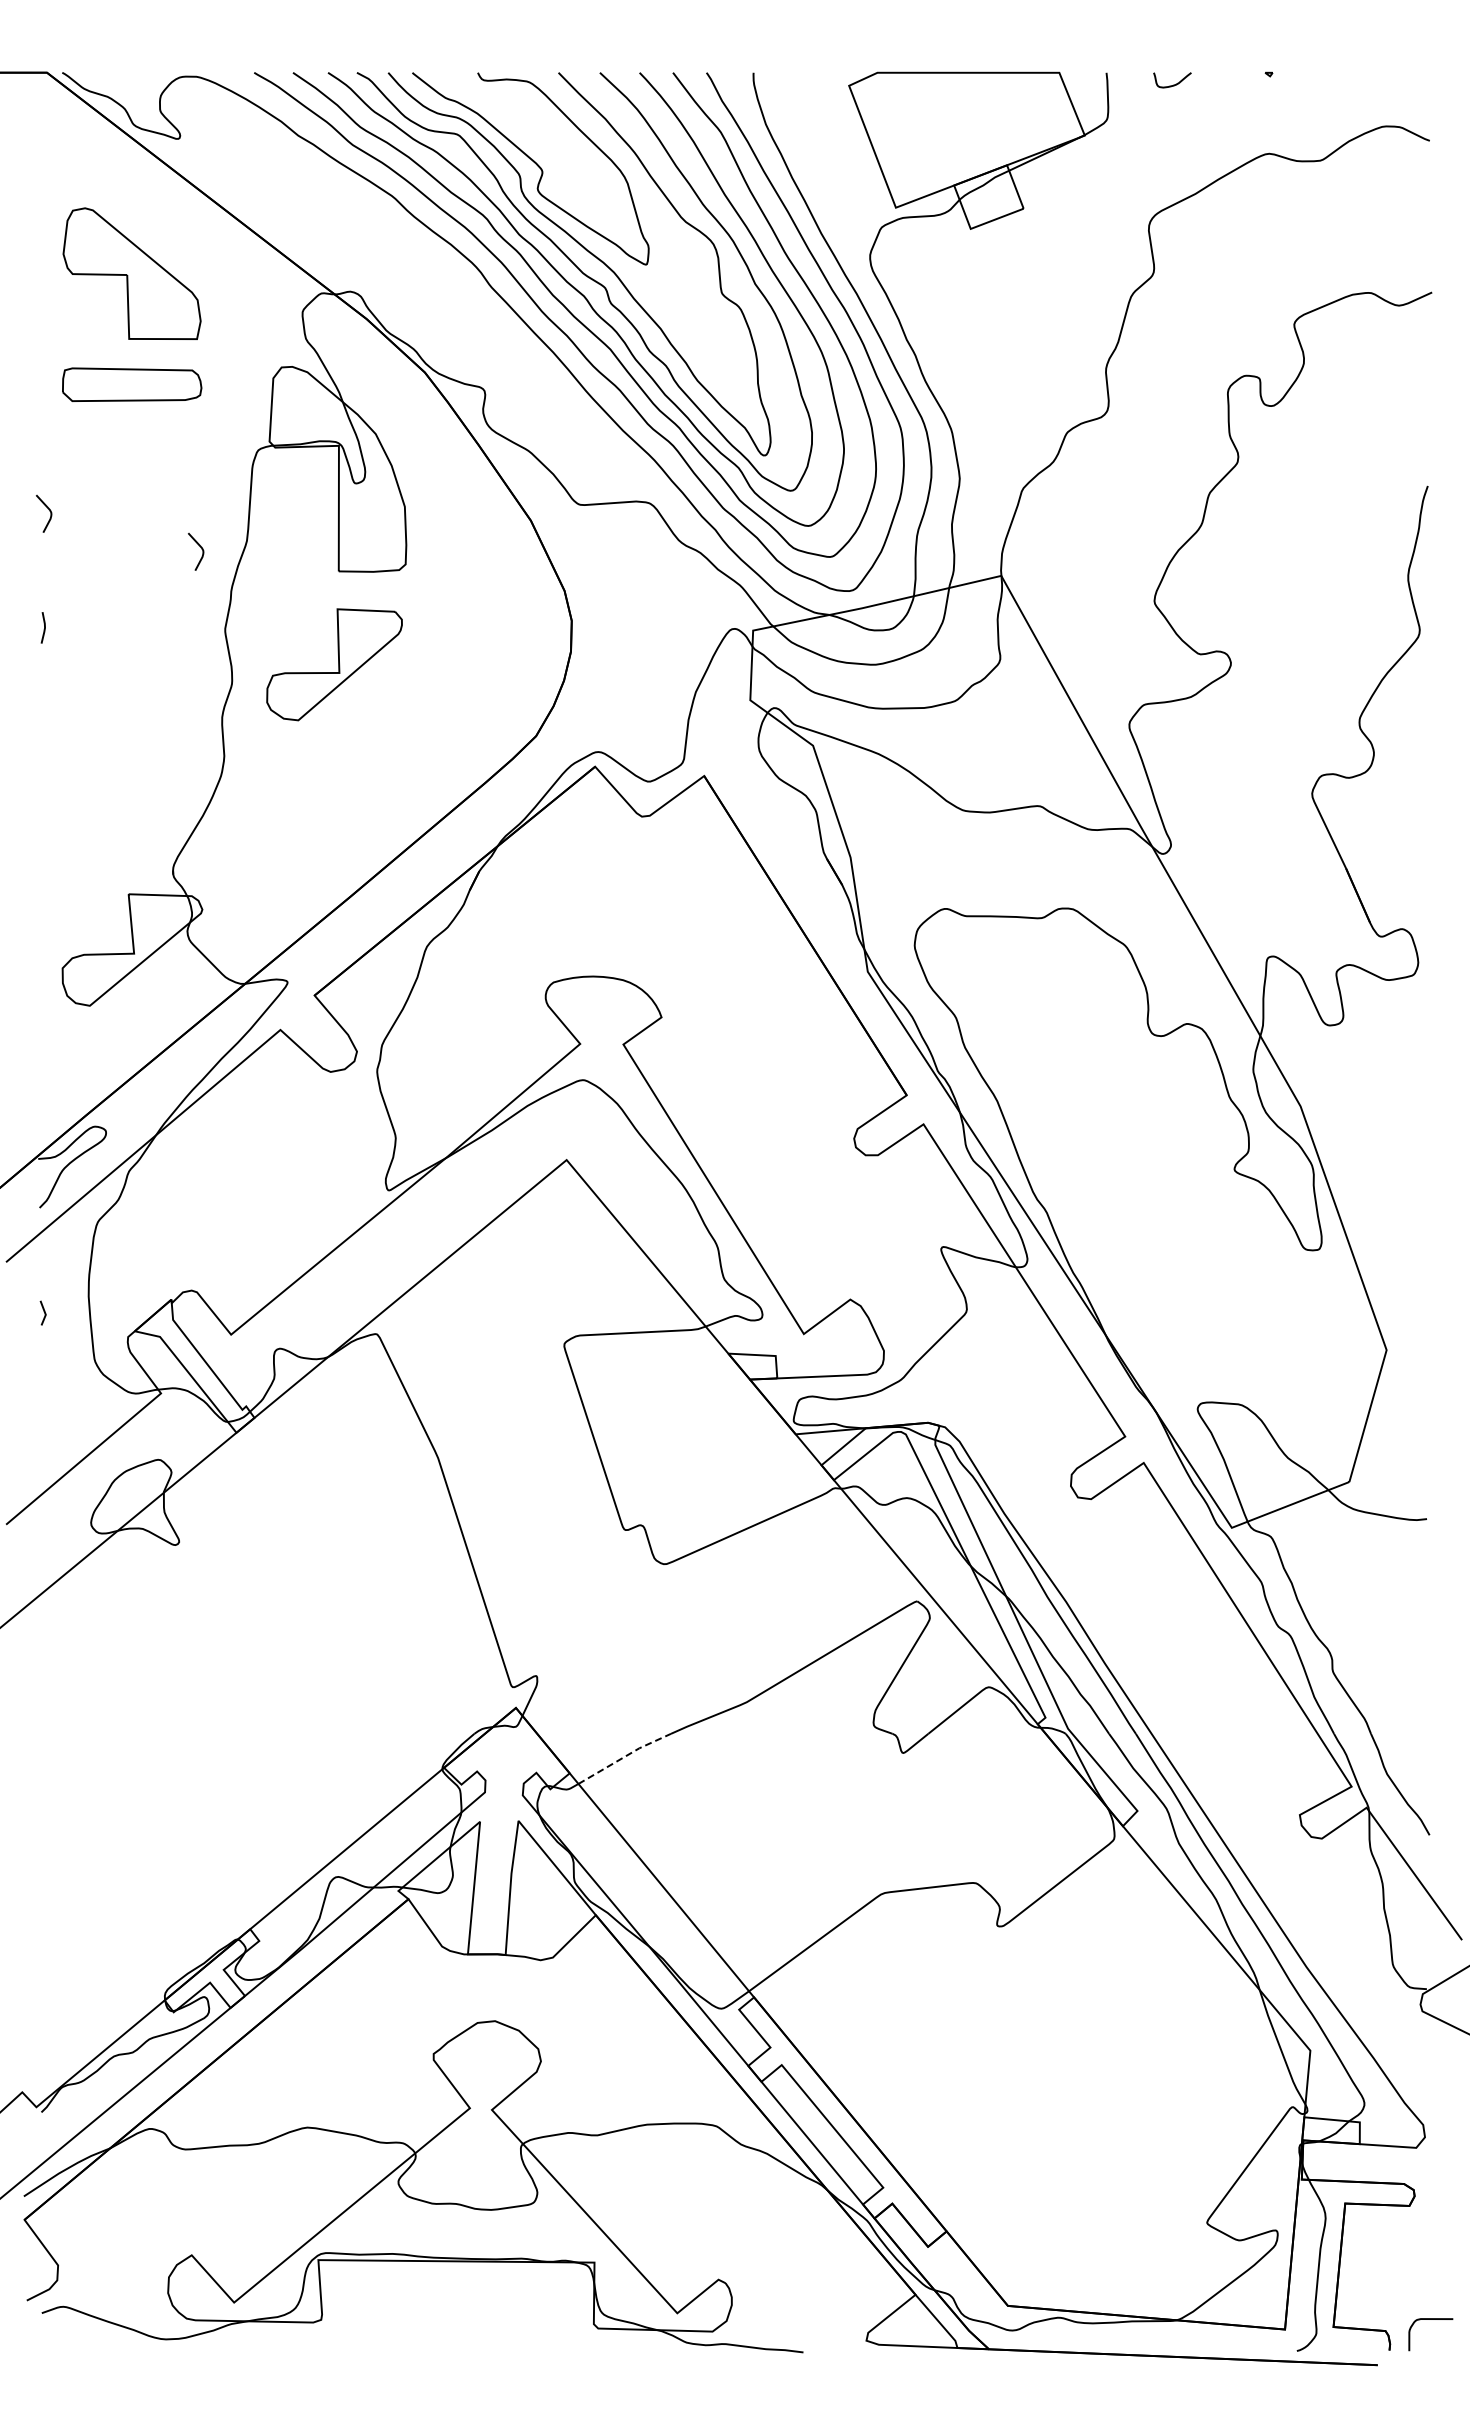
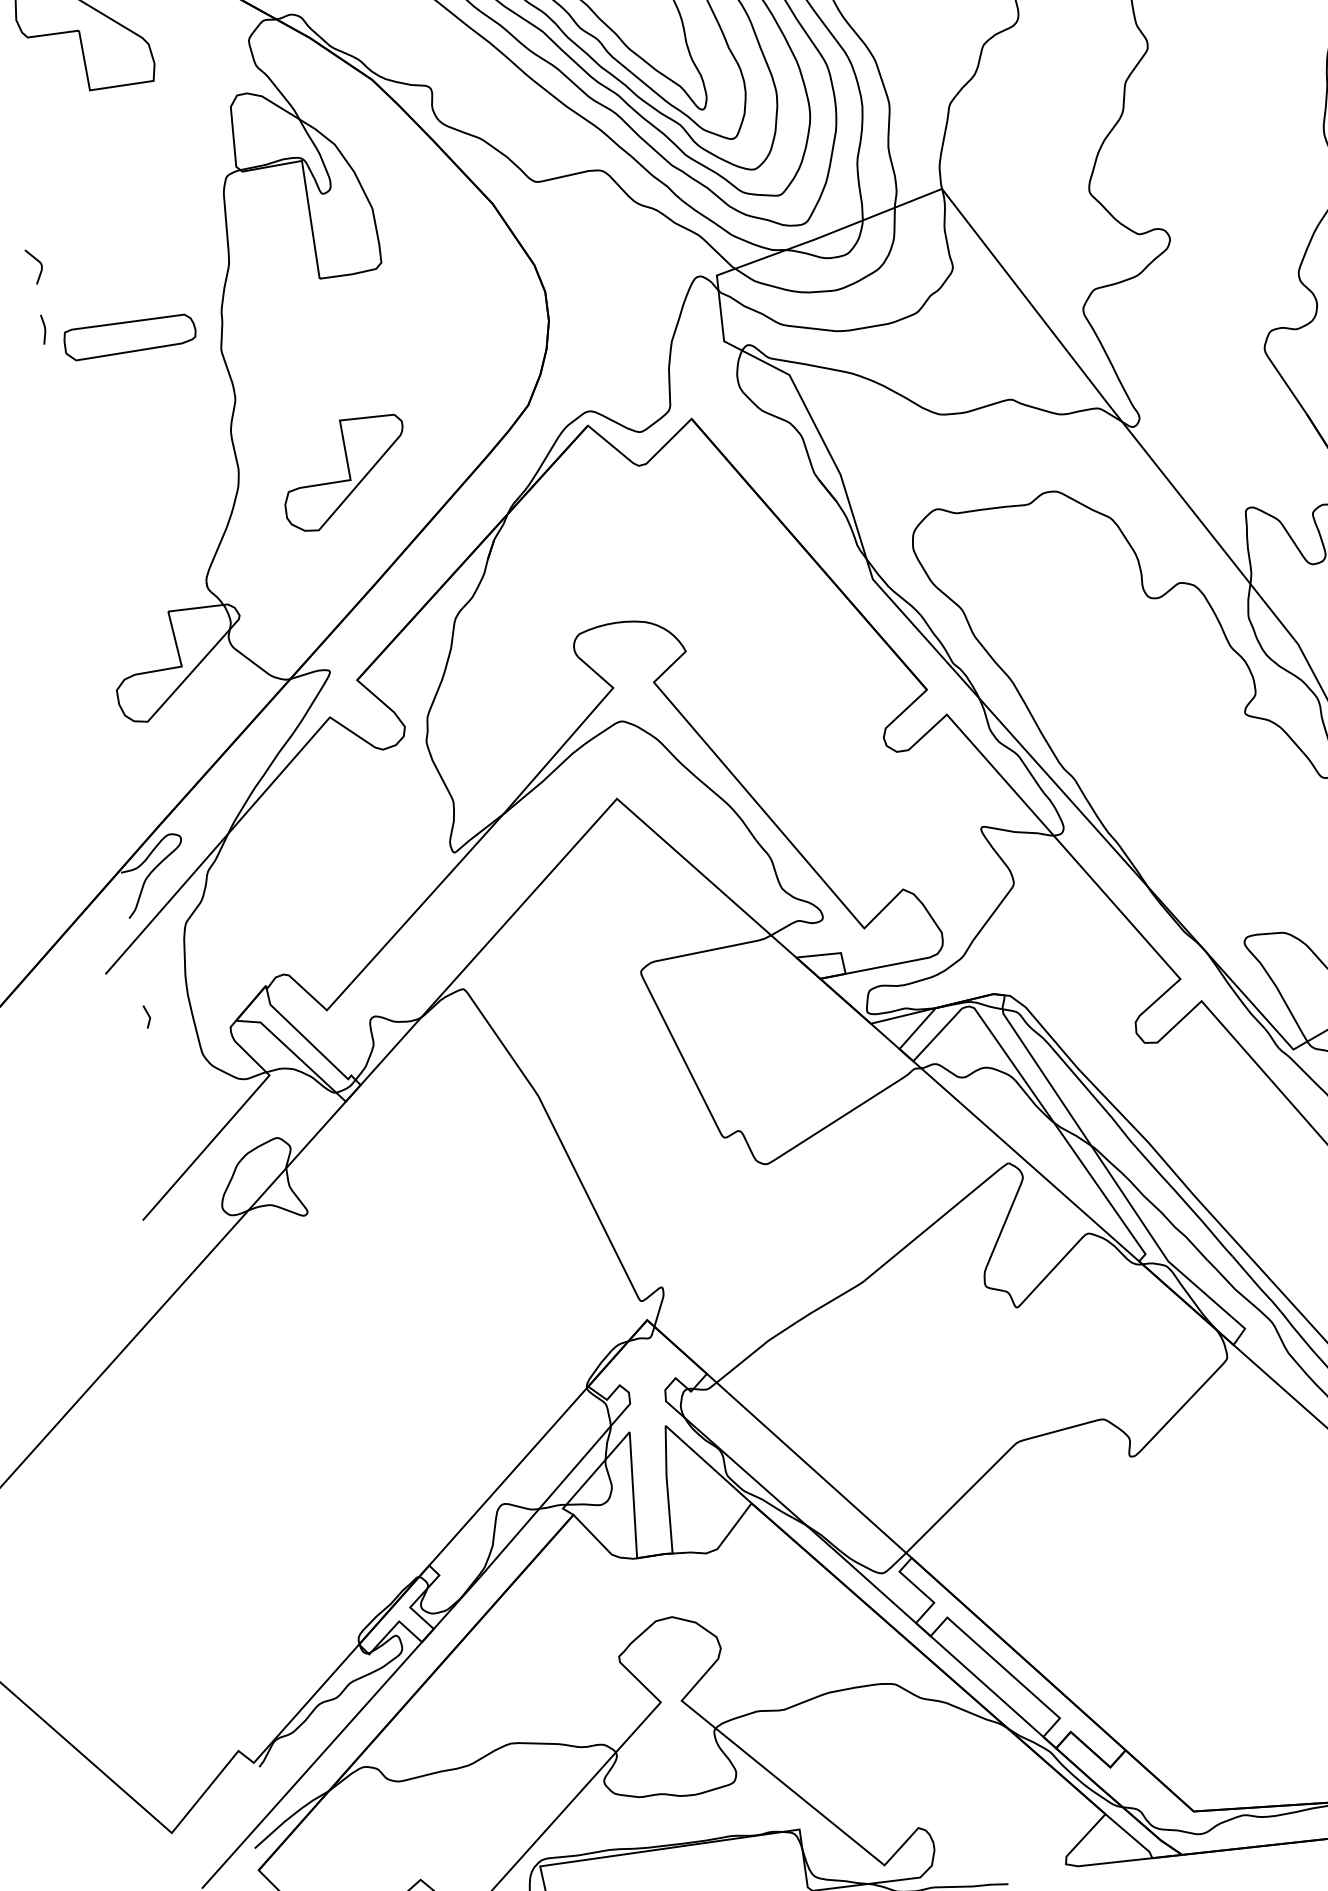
part: (132, 384) -> (130, 336), moved
curve: (201, 549) -> (187, 277), removed
line: (44, 627) -> (44, 329), moved
part: (334, 664) -> (344, 472), moved
line: (624, 1756) -> (755, 1350), dashed -> solid

